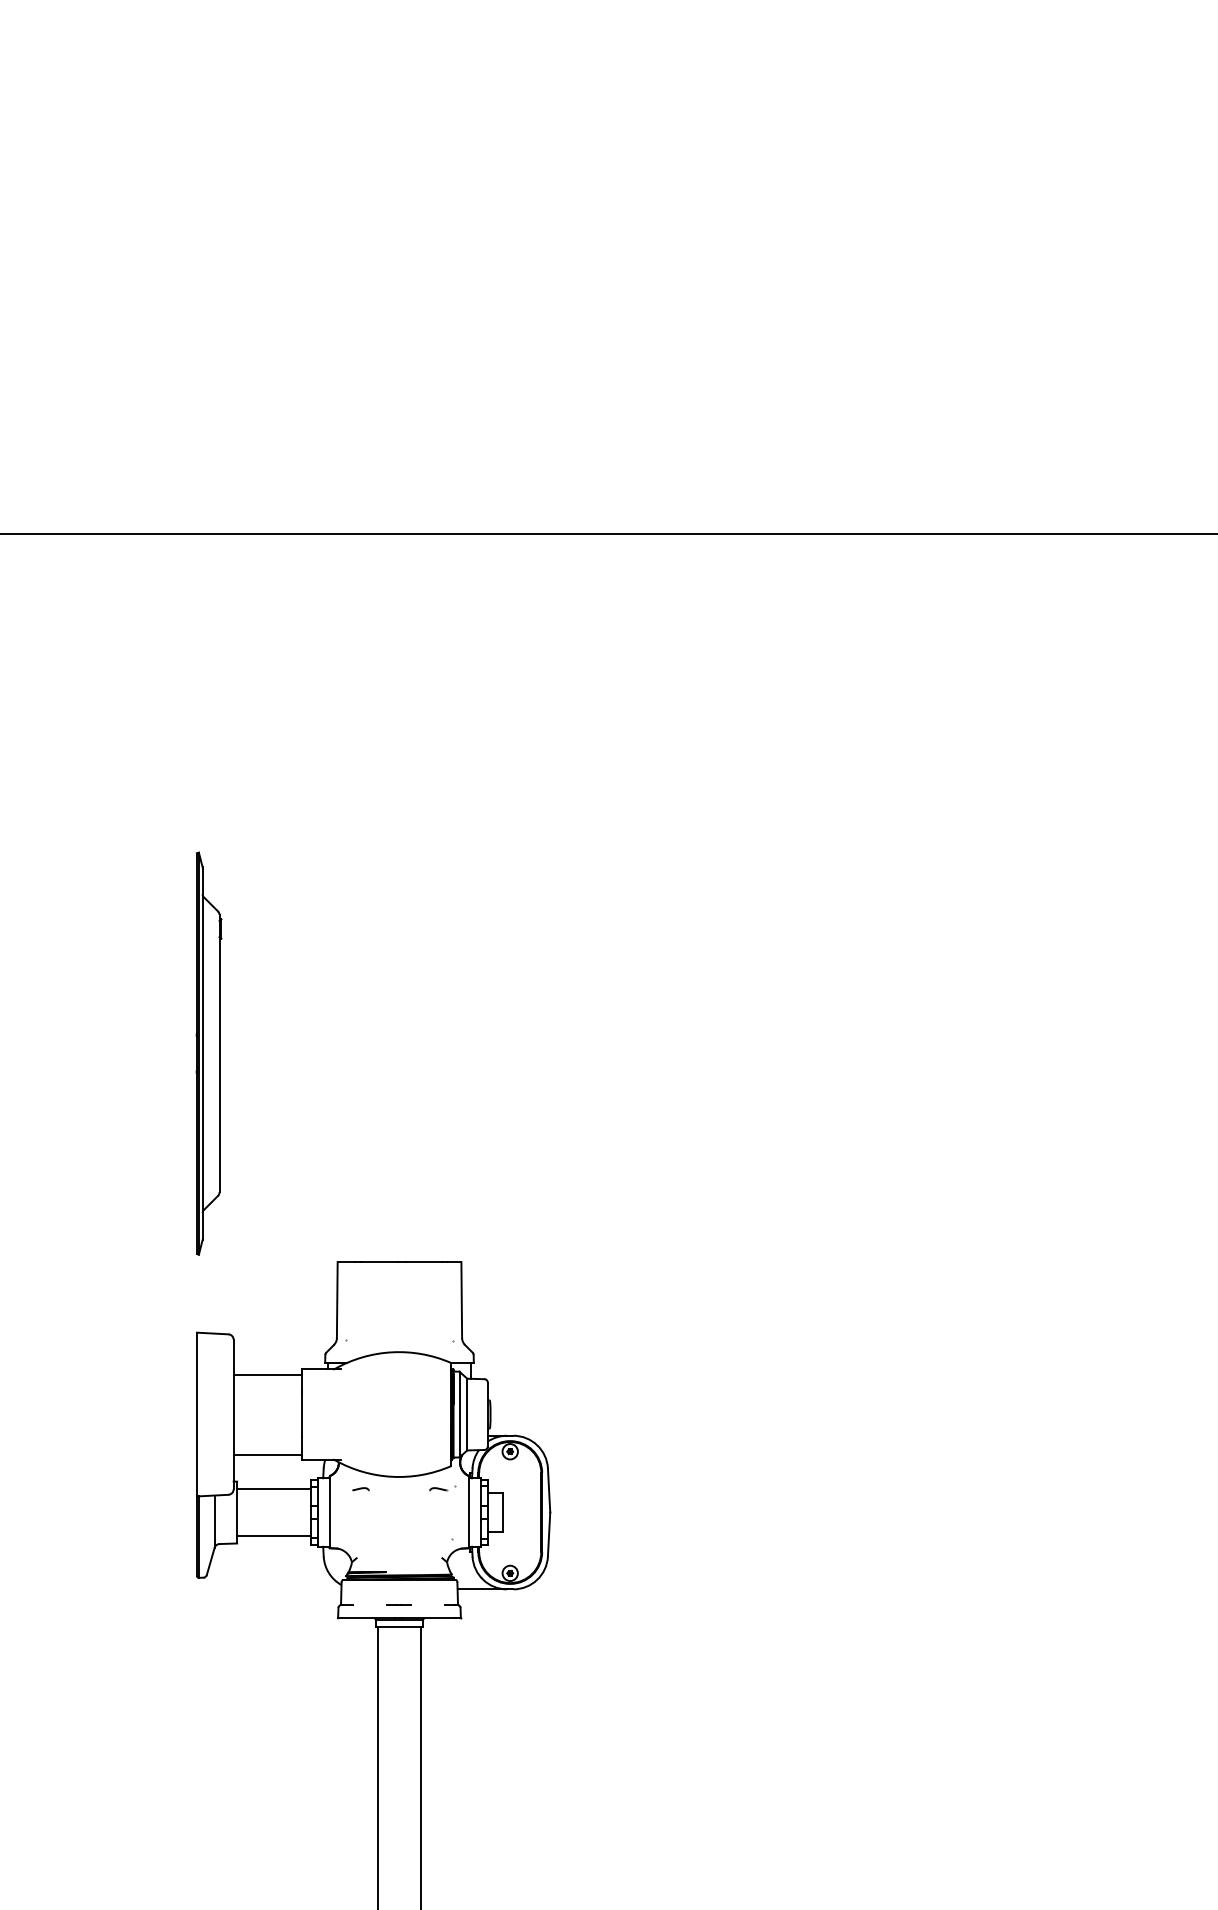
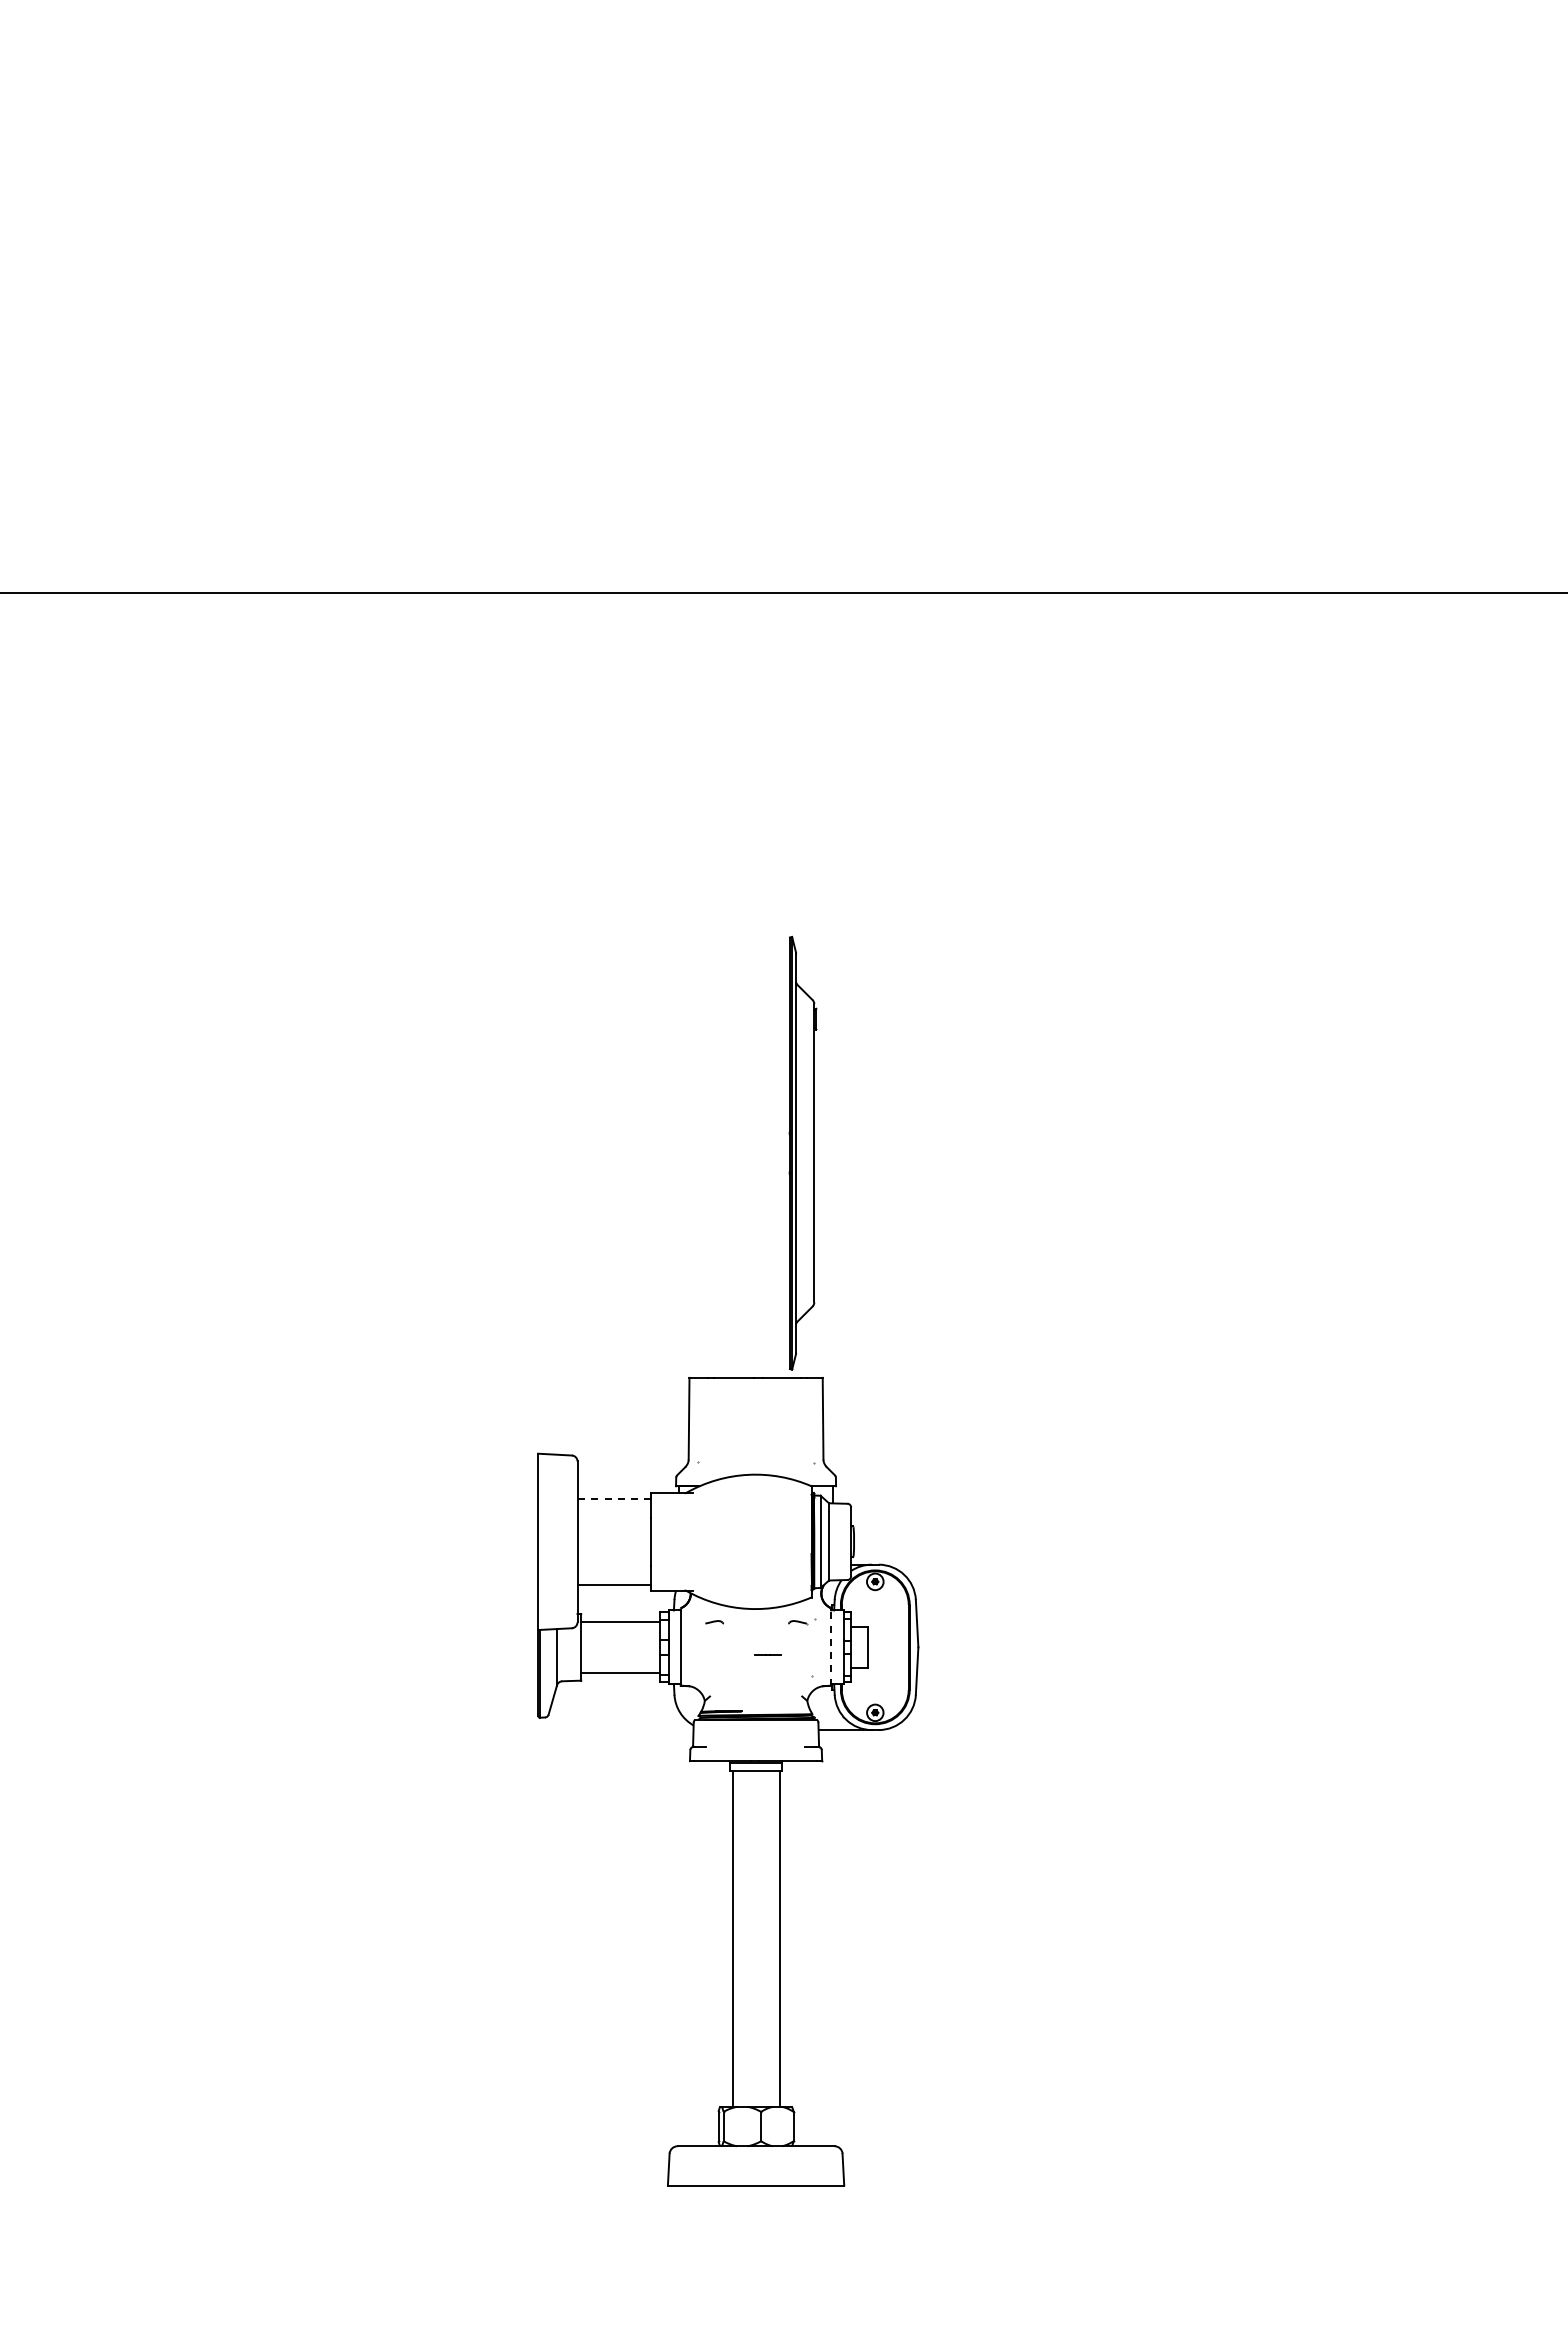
part: (208, 1052) -> (802, 1152), moved
line: (268, 1374) -> (614, 1498), solid -> dashed
line: (469, 1513) -> (831, 1648), solid -> dashed
line: (398, 1604) -> (767, 1654), moved

